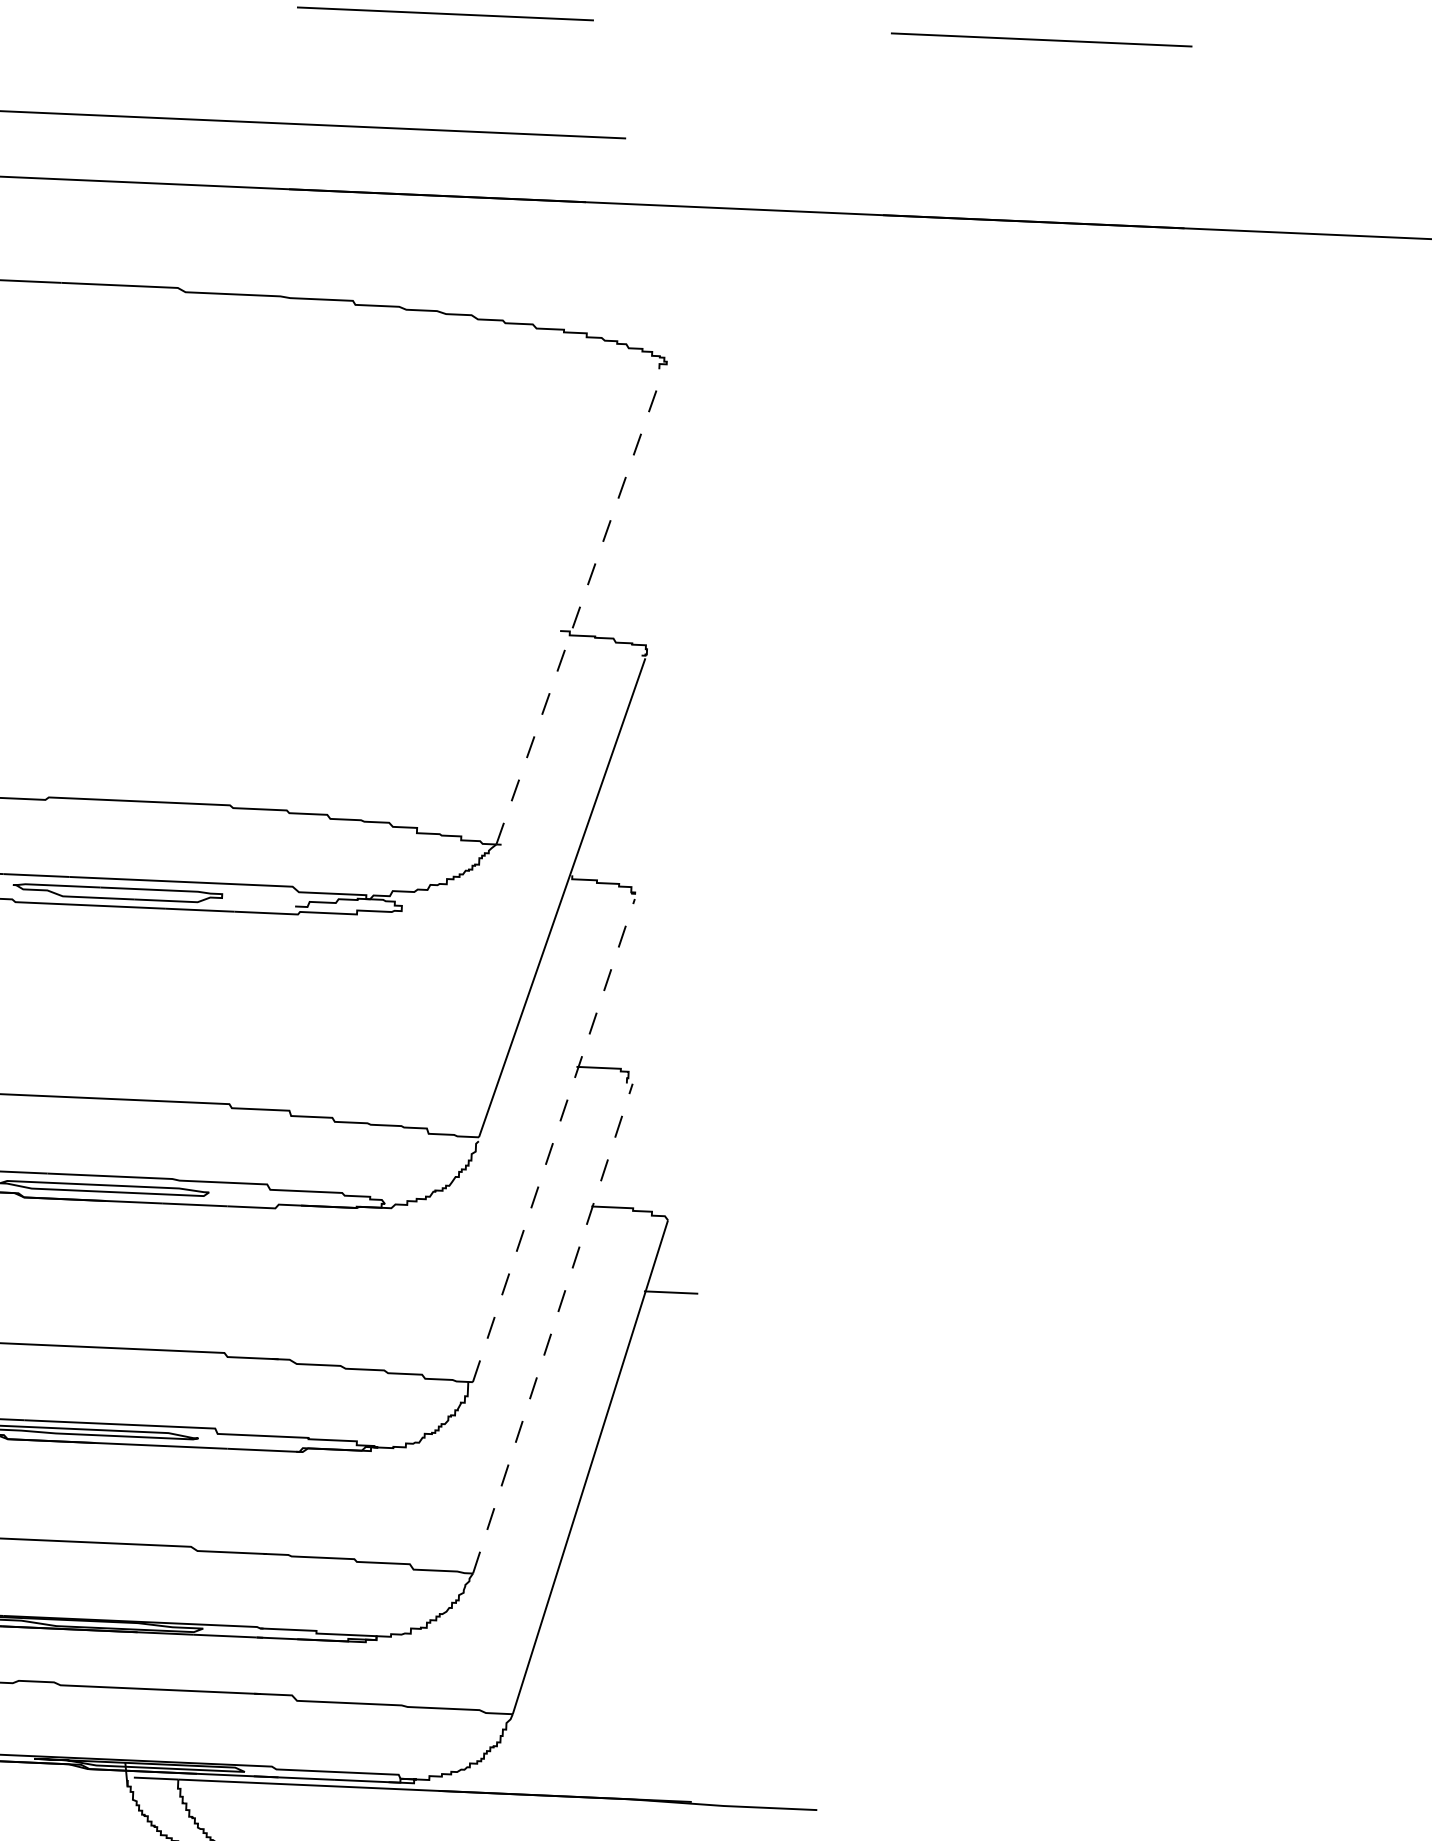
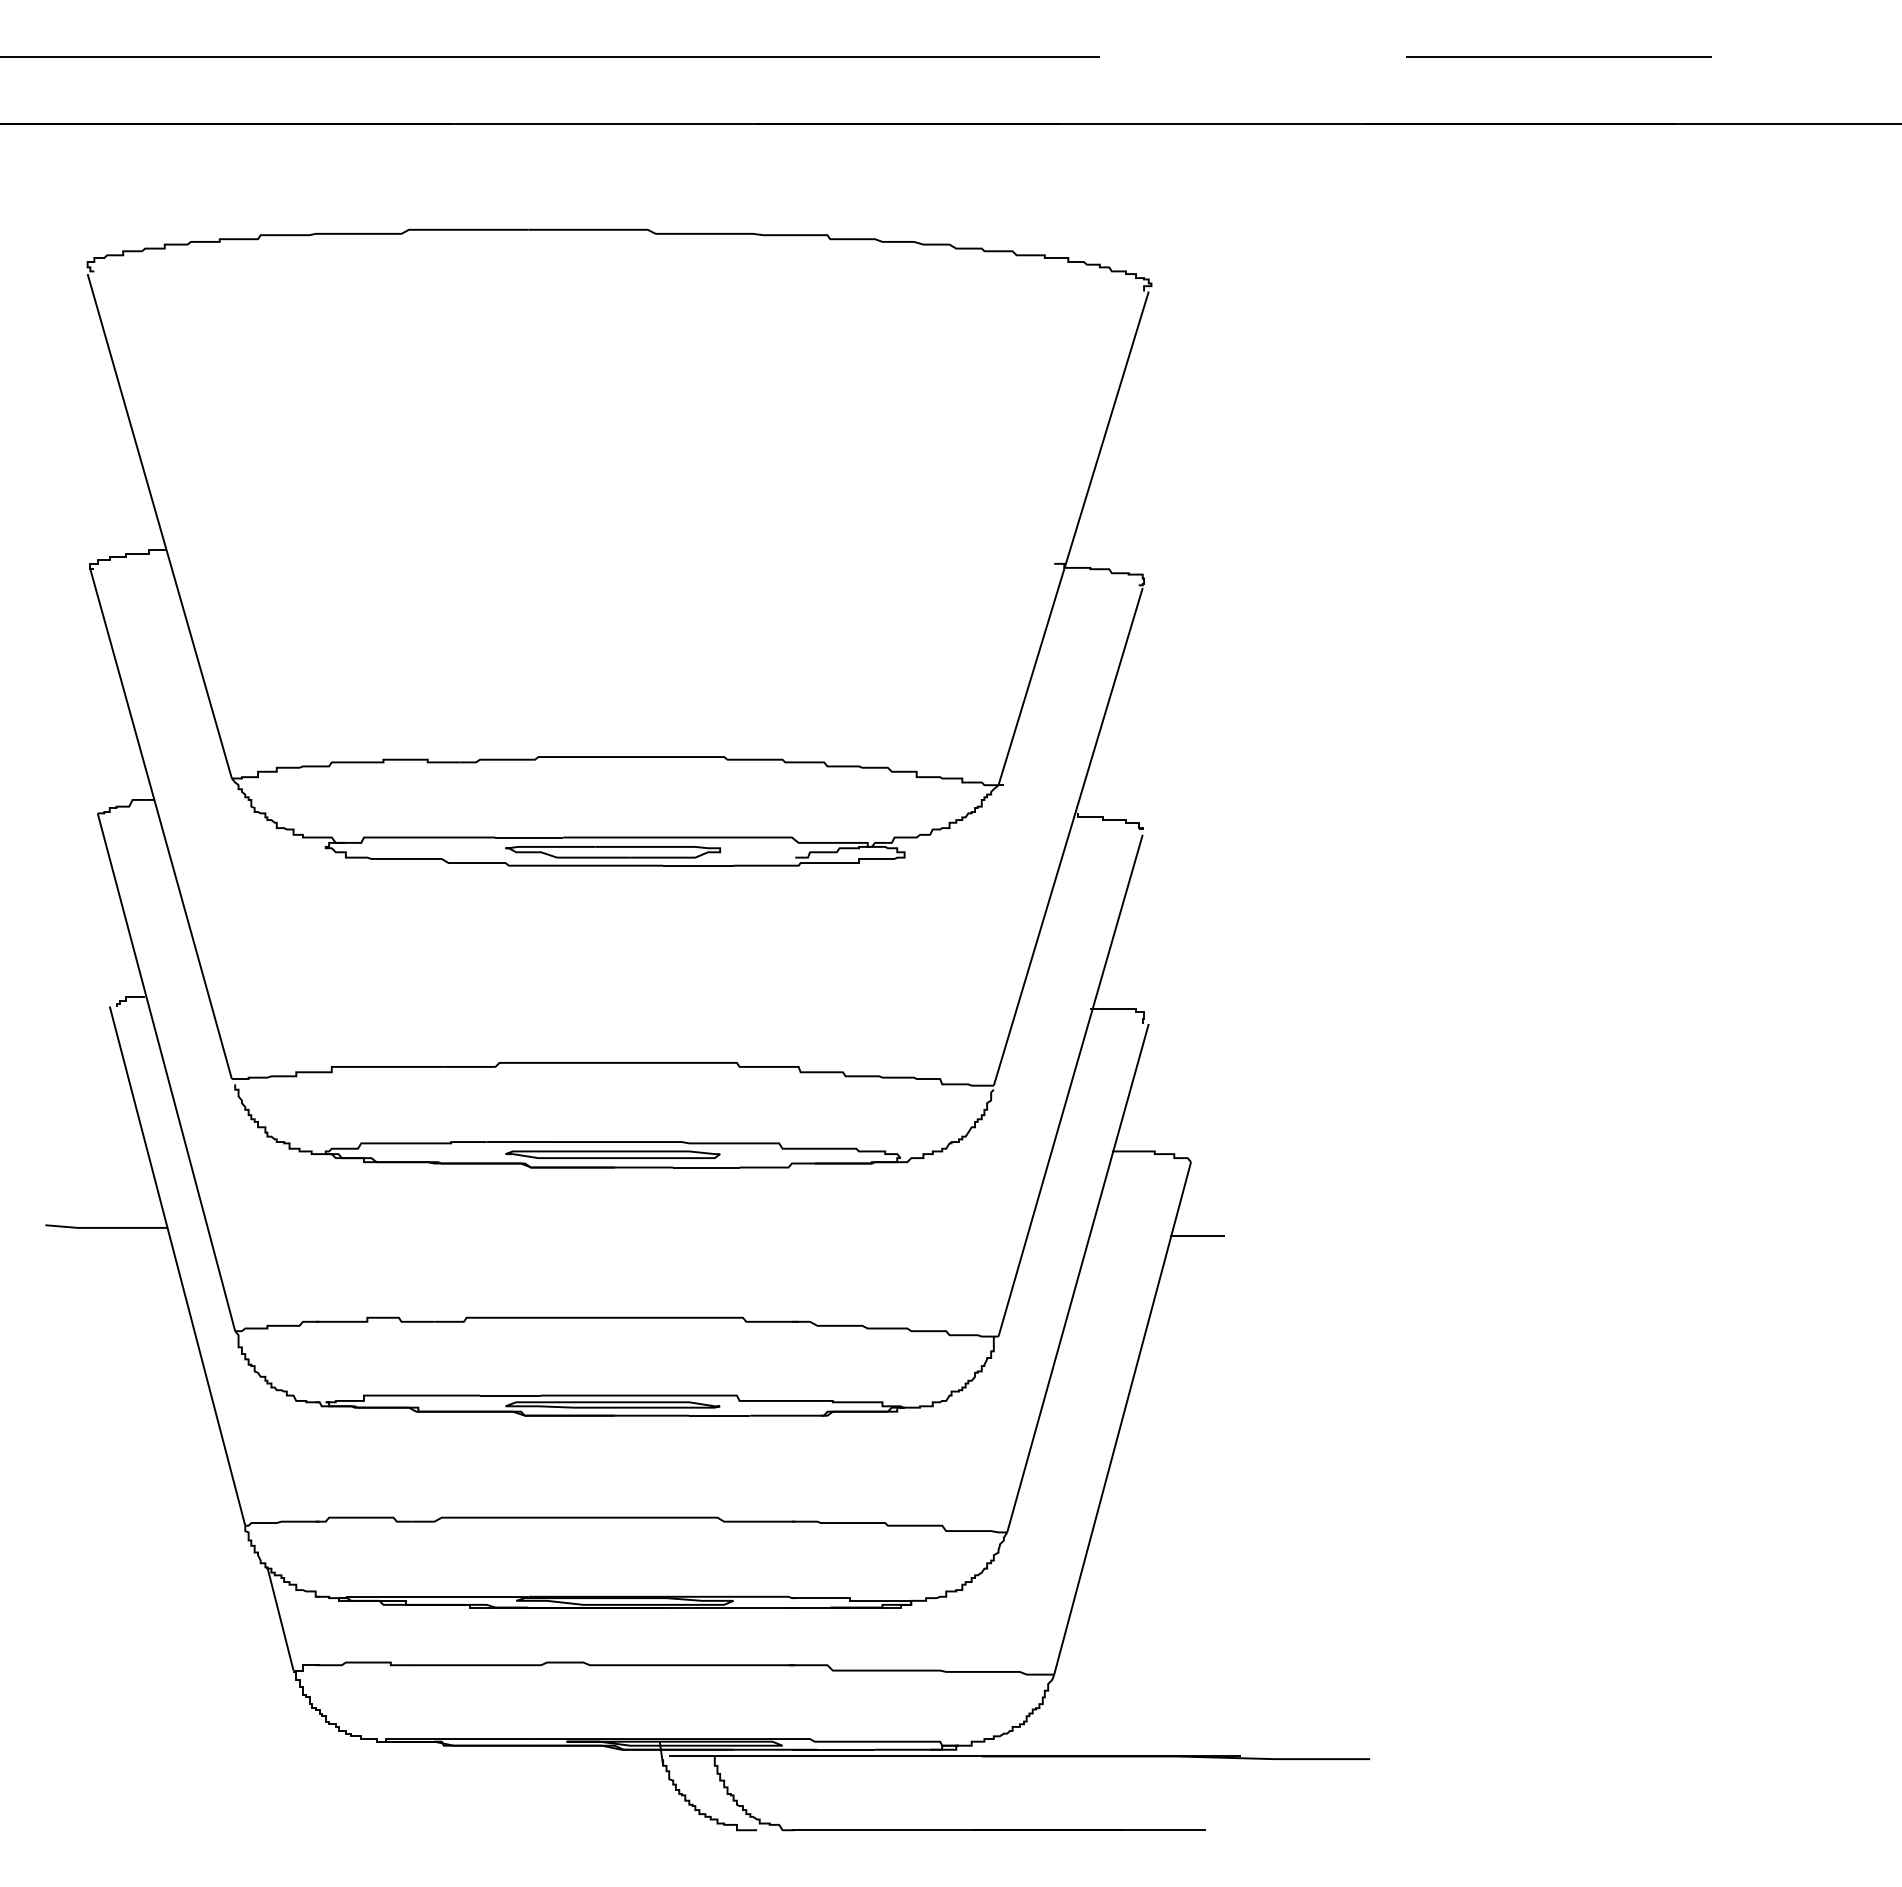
line: (1073, 157) -> (1558, 56), added
line: (580, 606) -> (1073, 537), dashed -> solid
line: (553, 1140) -> (1070, 1085), dashed -> solid
line: (553, 1328) -> (1078, 1278), dashed -> solid

